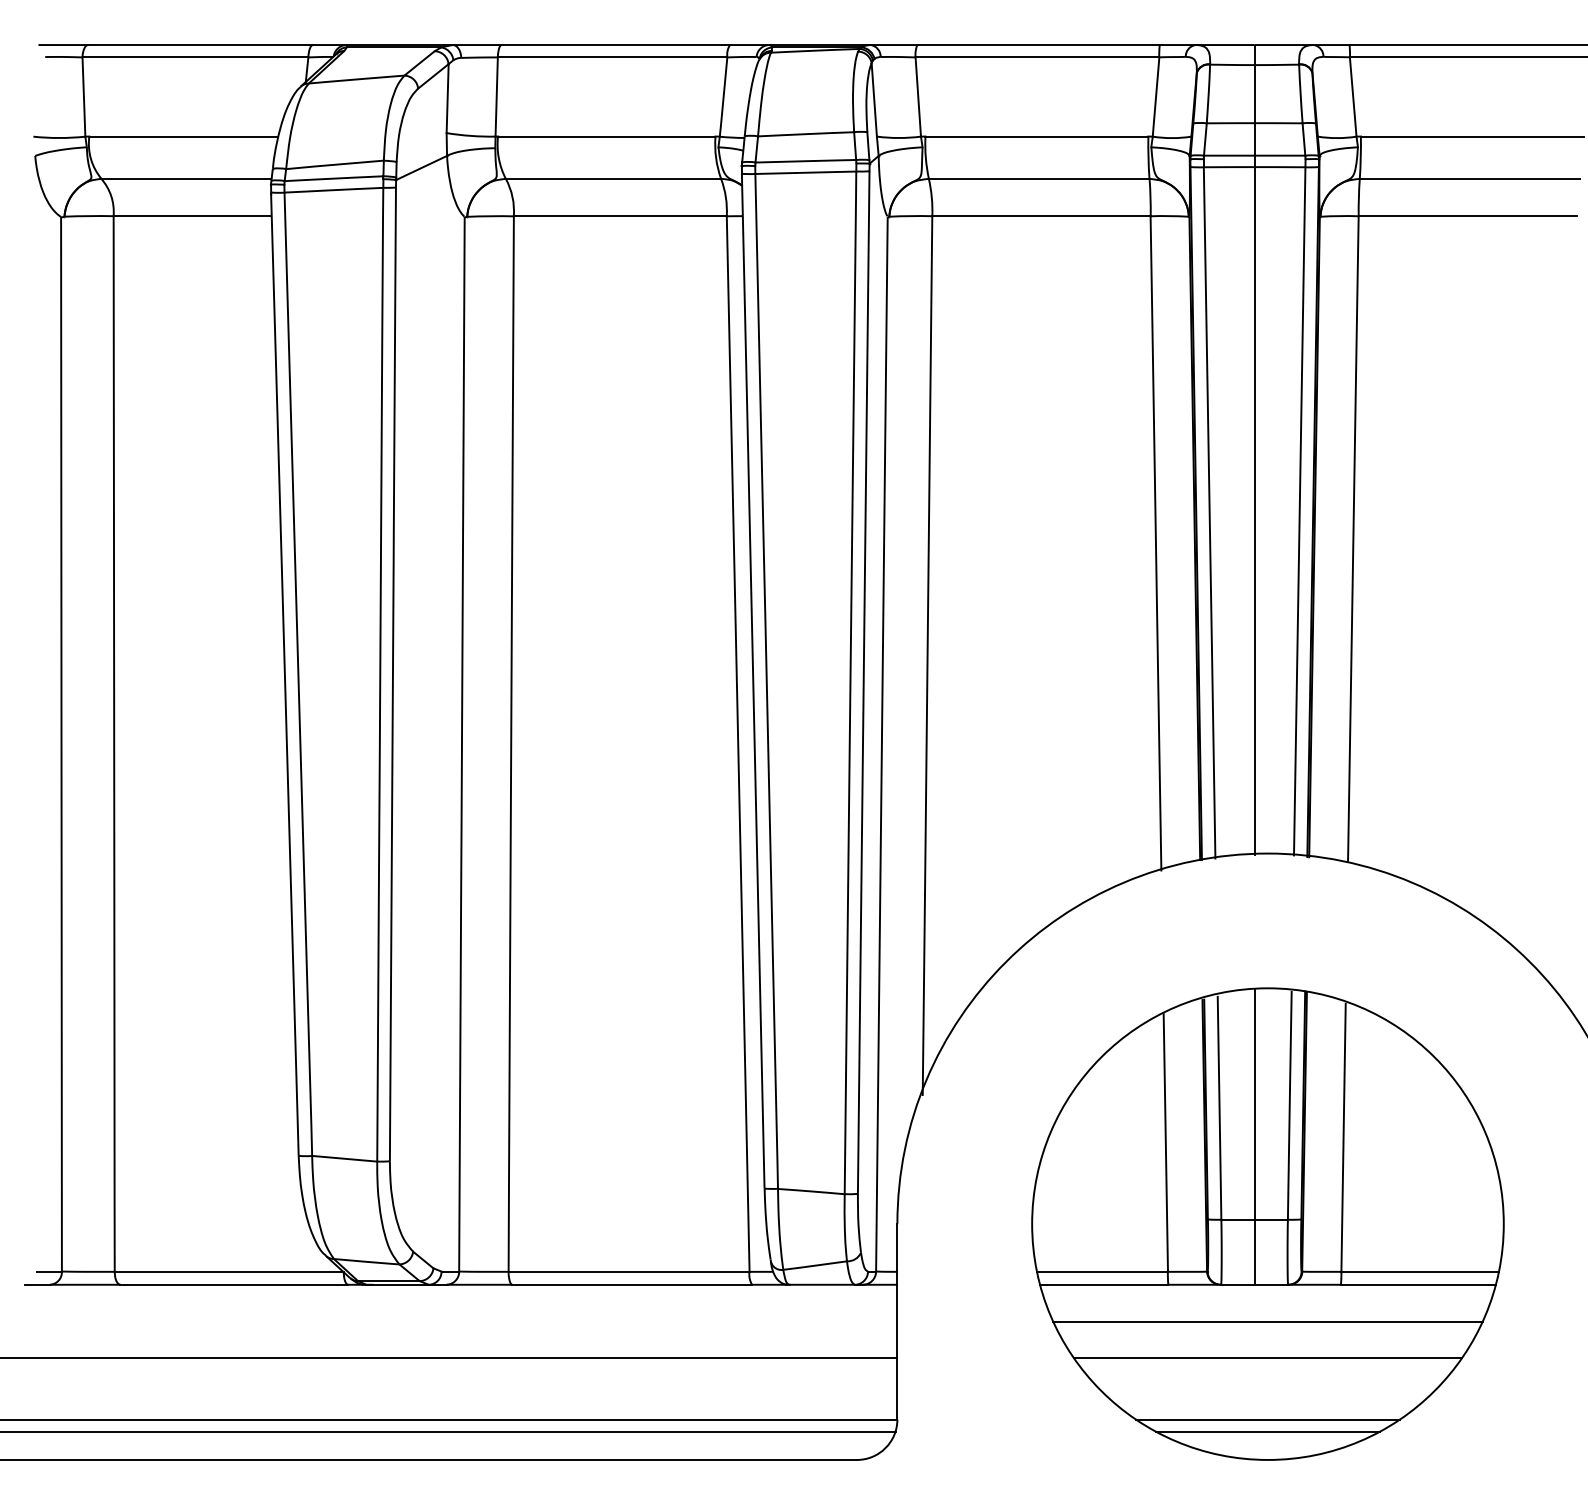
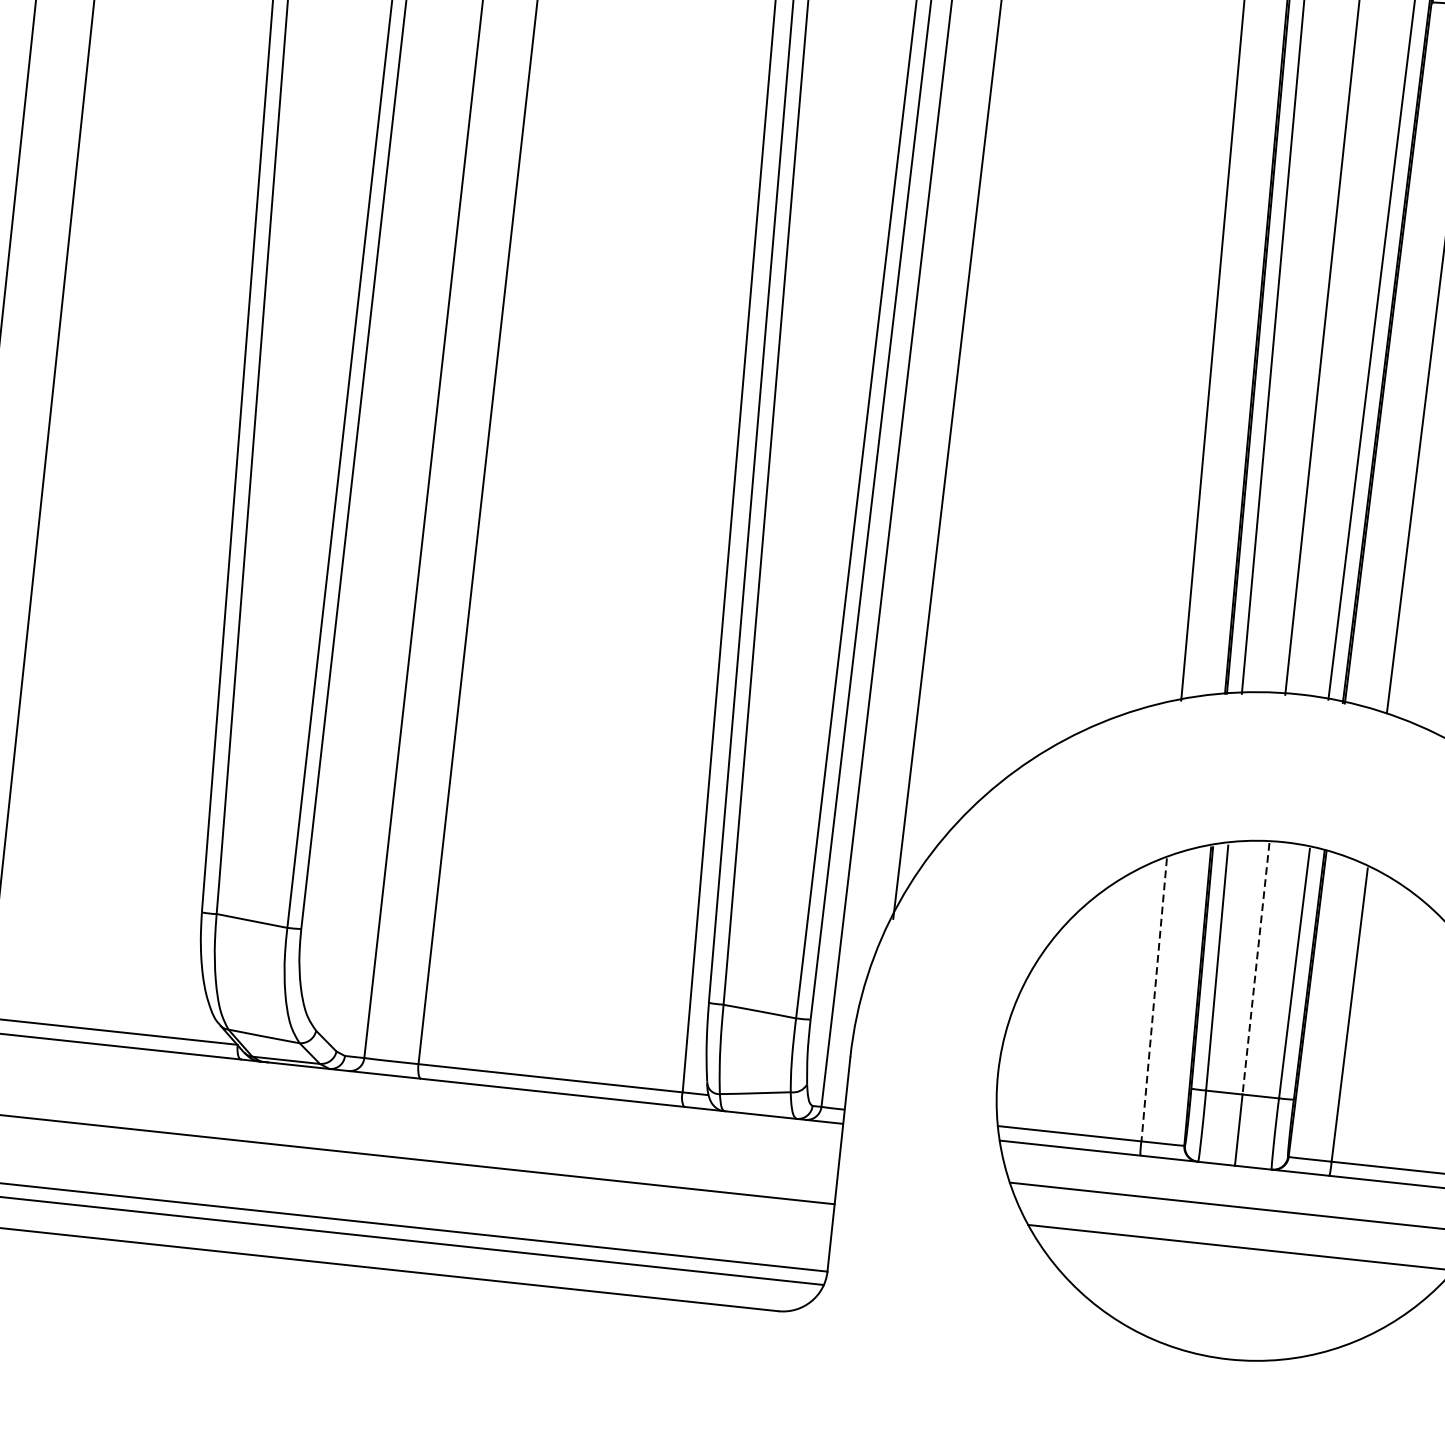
line: (1254, 1105) -> (1255, 969), solid -> dashed
line: (1165, 1143) -> (1153, 1000), solid -> dashed
line: (1268, 1419) -> (1234, 1315), removed
line: (1267, 1431) -> (1231, 1328), removed

